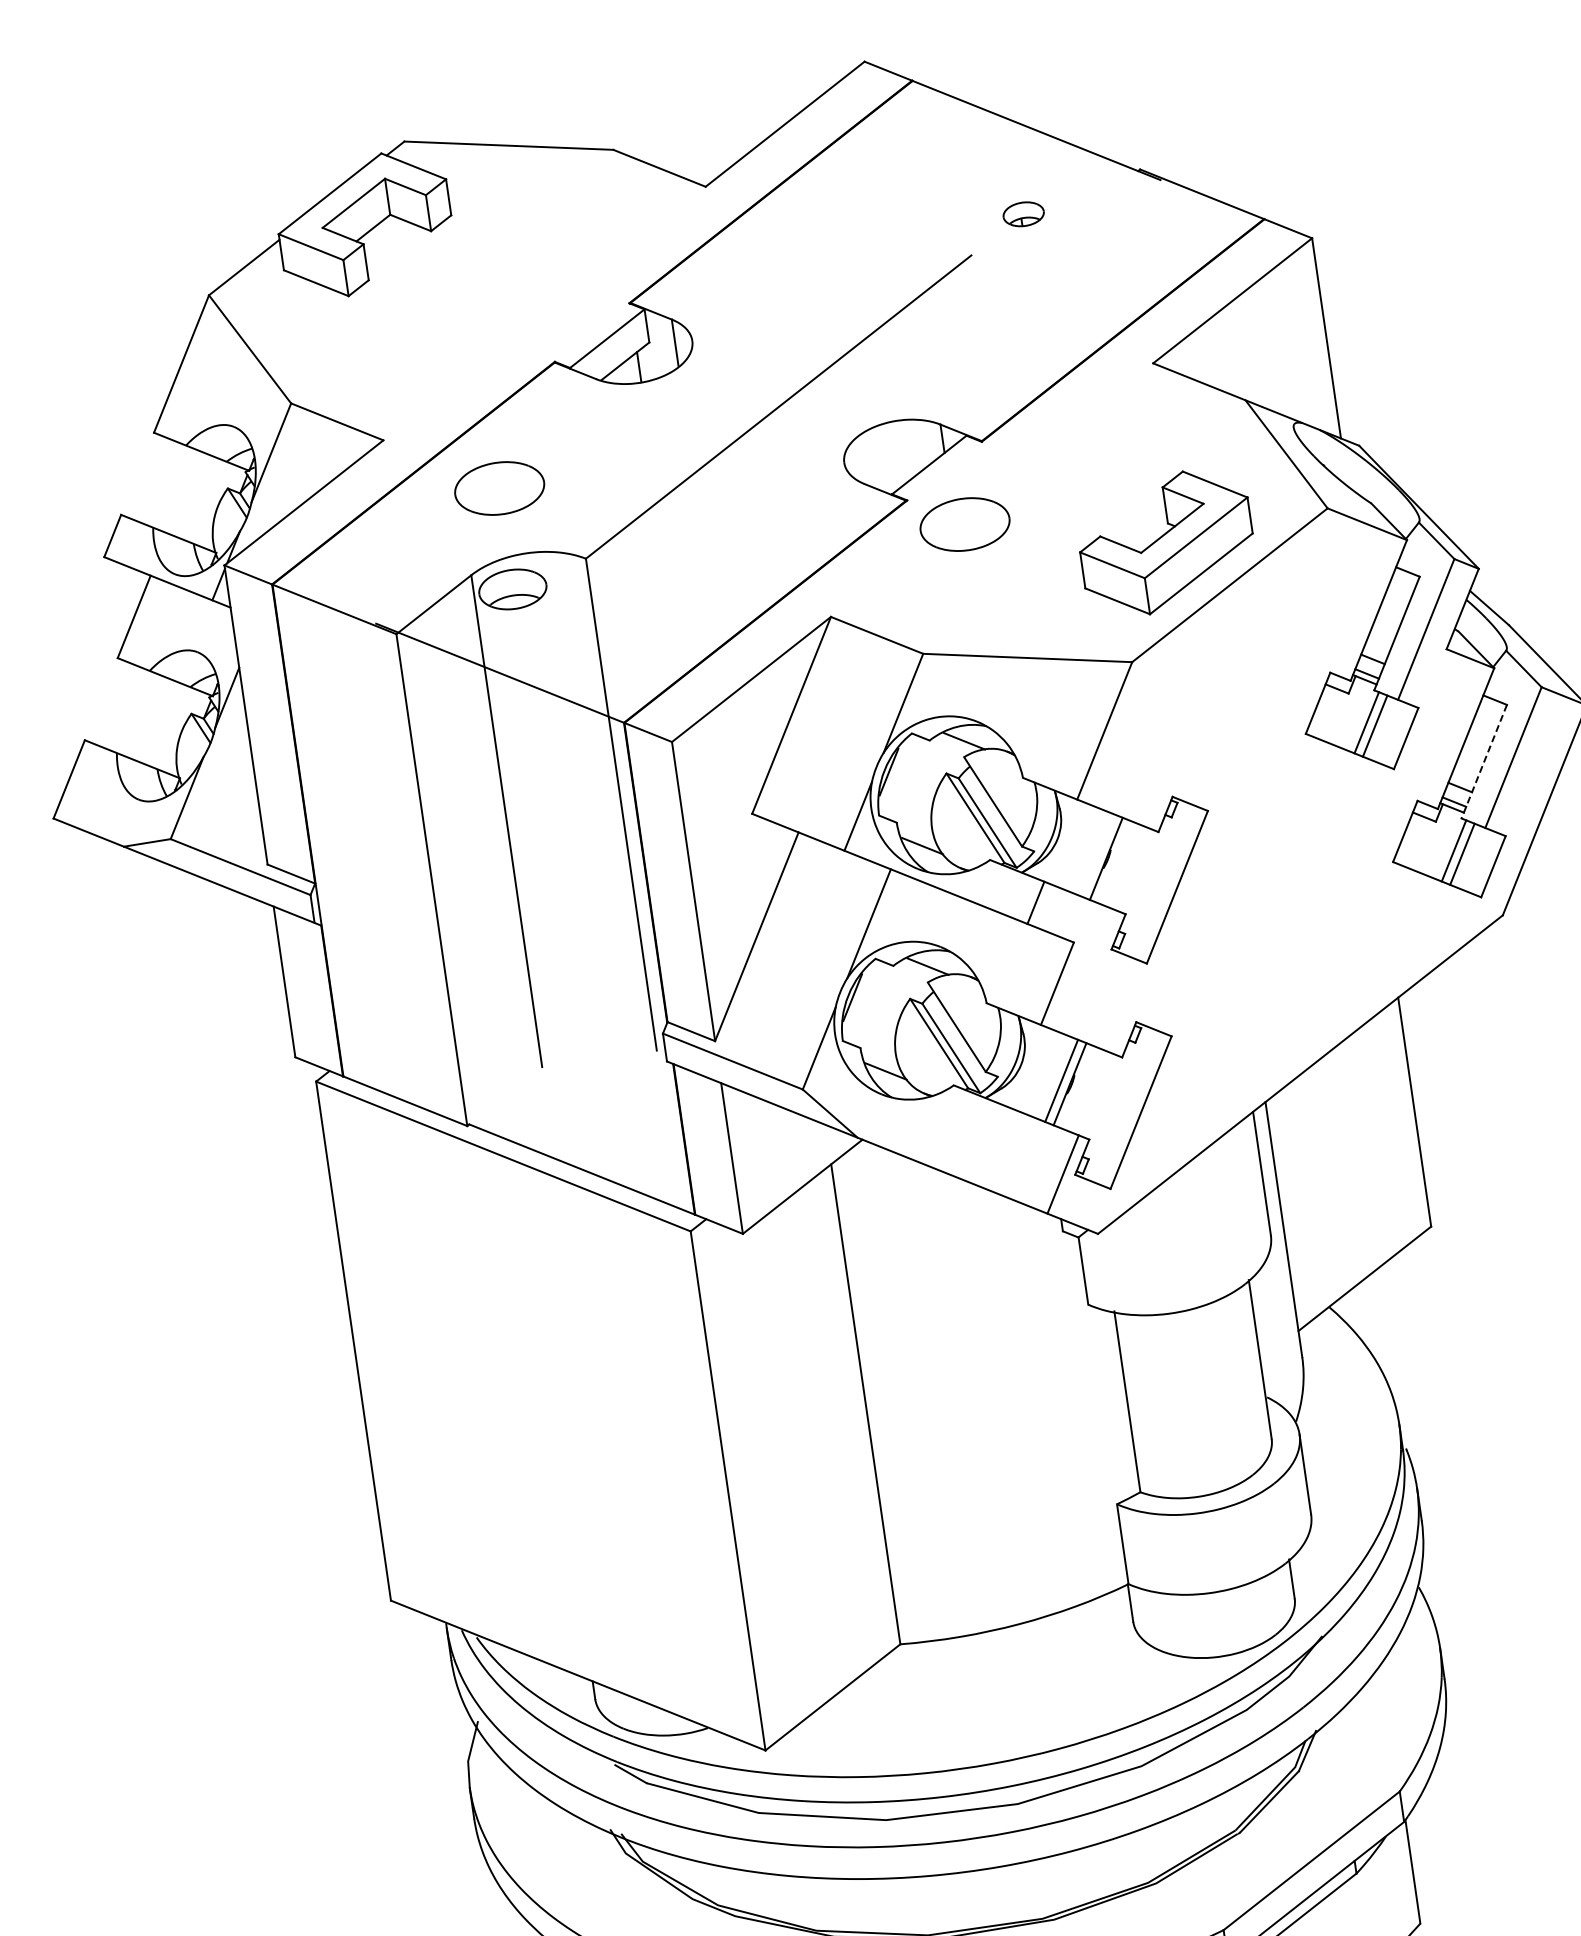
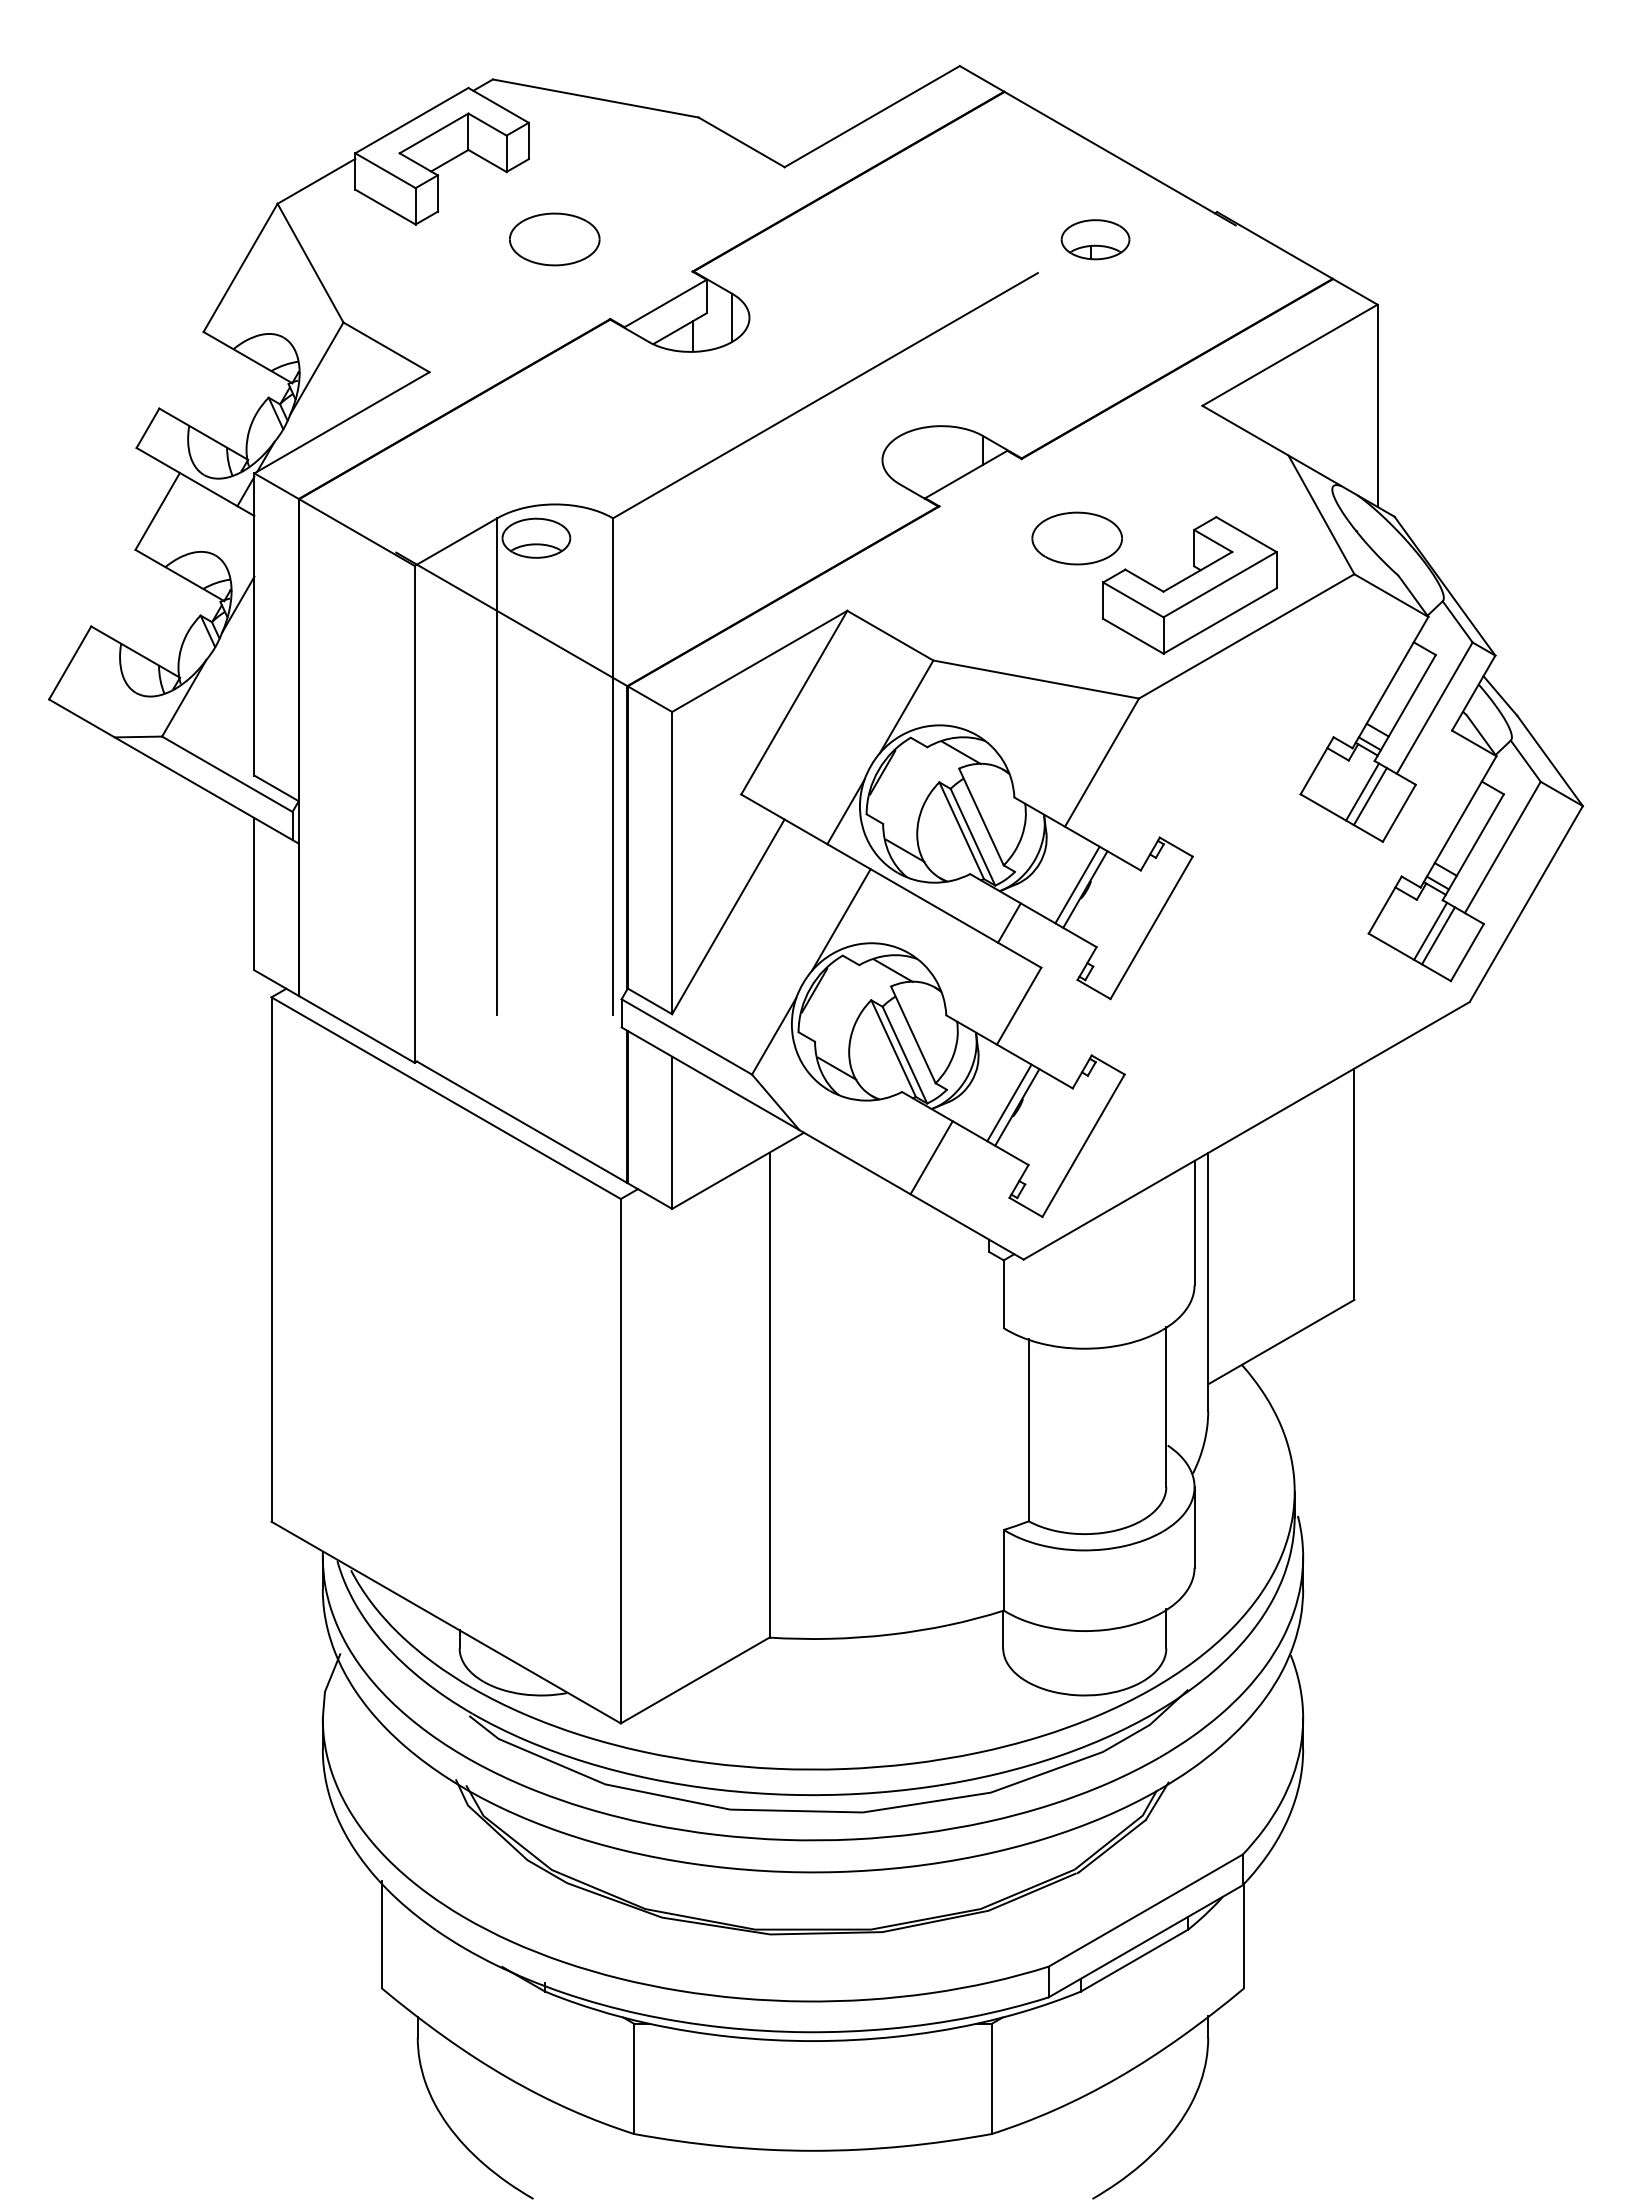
part: (1023, 213) -> (1095, 239), size x1.67
part: (499, 488) -> (554, 239), moved
part: (964, 524) -> (1076, 538), moved
line: (1484, 761) -> (1473, 847), dashed -> solid
line: (1097, 854) -> (1077, 884), added
line: (1062, 1174) -> (931, 1157), moved

